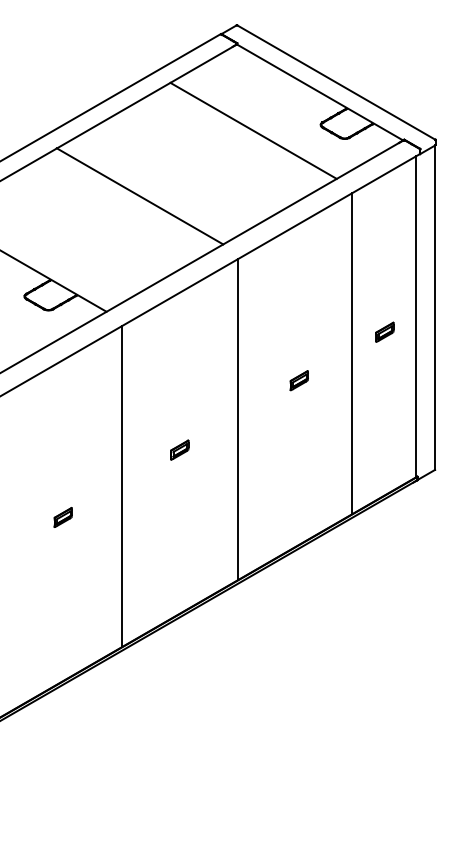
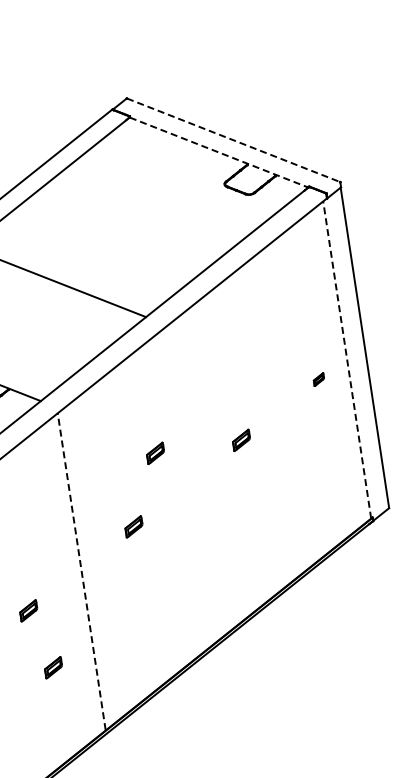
line: (336, 82) -> (233, 140), solid -> dashed
line: (319, 92) -> (218, 152), solid -> dashed
line: (253, 130) -> (158, 200), removed
line: (415, 316) -> (346, 359), solid -> dashed
part: (384, 331) -> (318, 379), size x0.6
line: (352, 353) -> (290, 405), removed
part: (211, 380) -> (154, 453), added
line: (238, 418) -> (187, 486), removed
line: (121, 486) -> (81, 571), solid -> dashed
part: (78, 577) -> (52, 667), added

